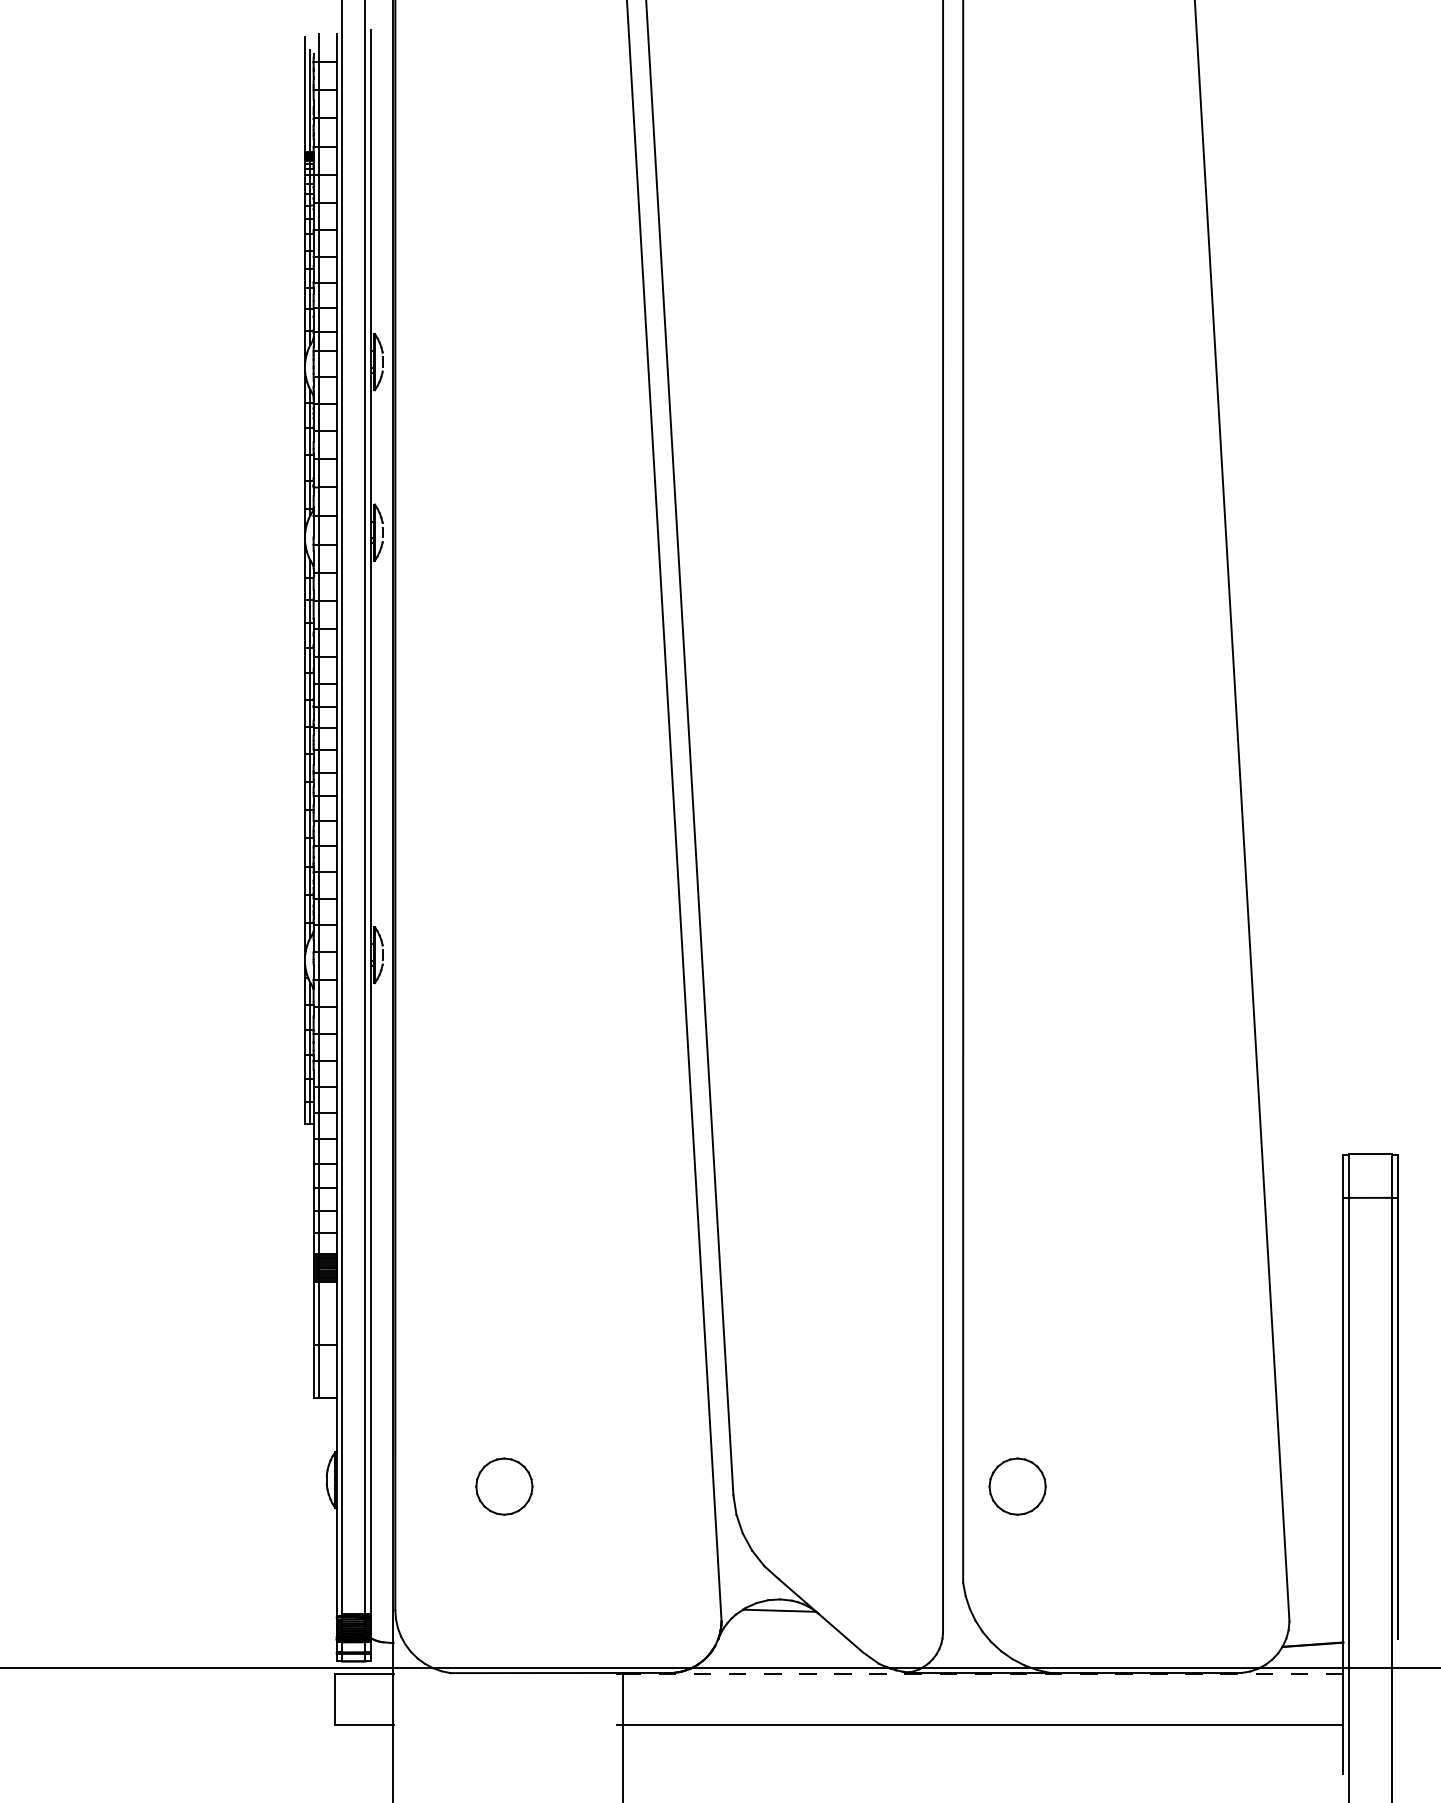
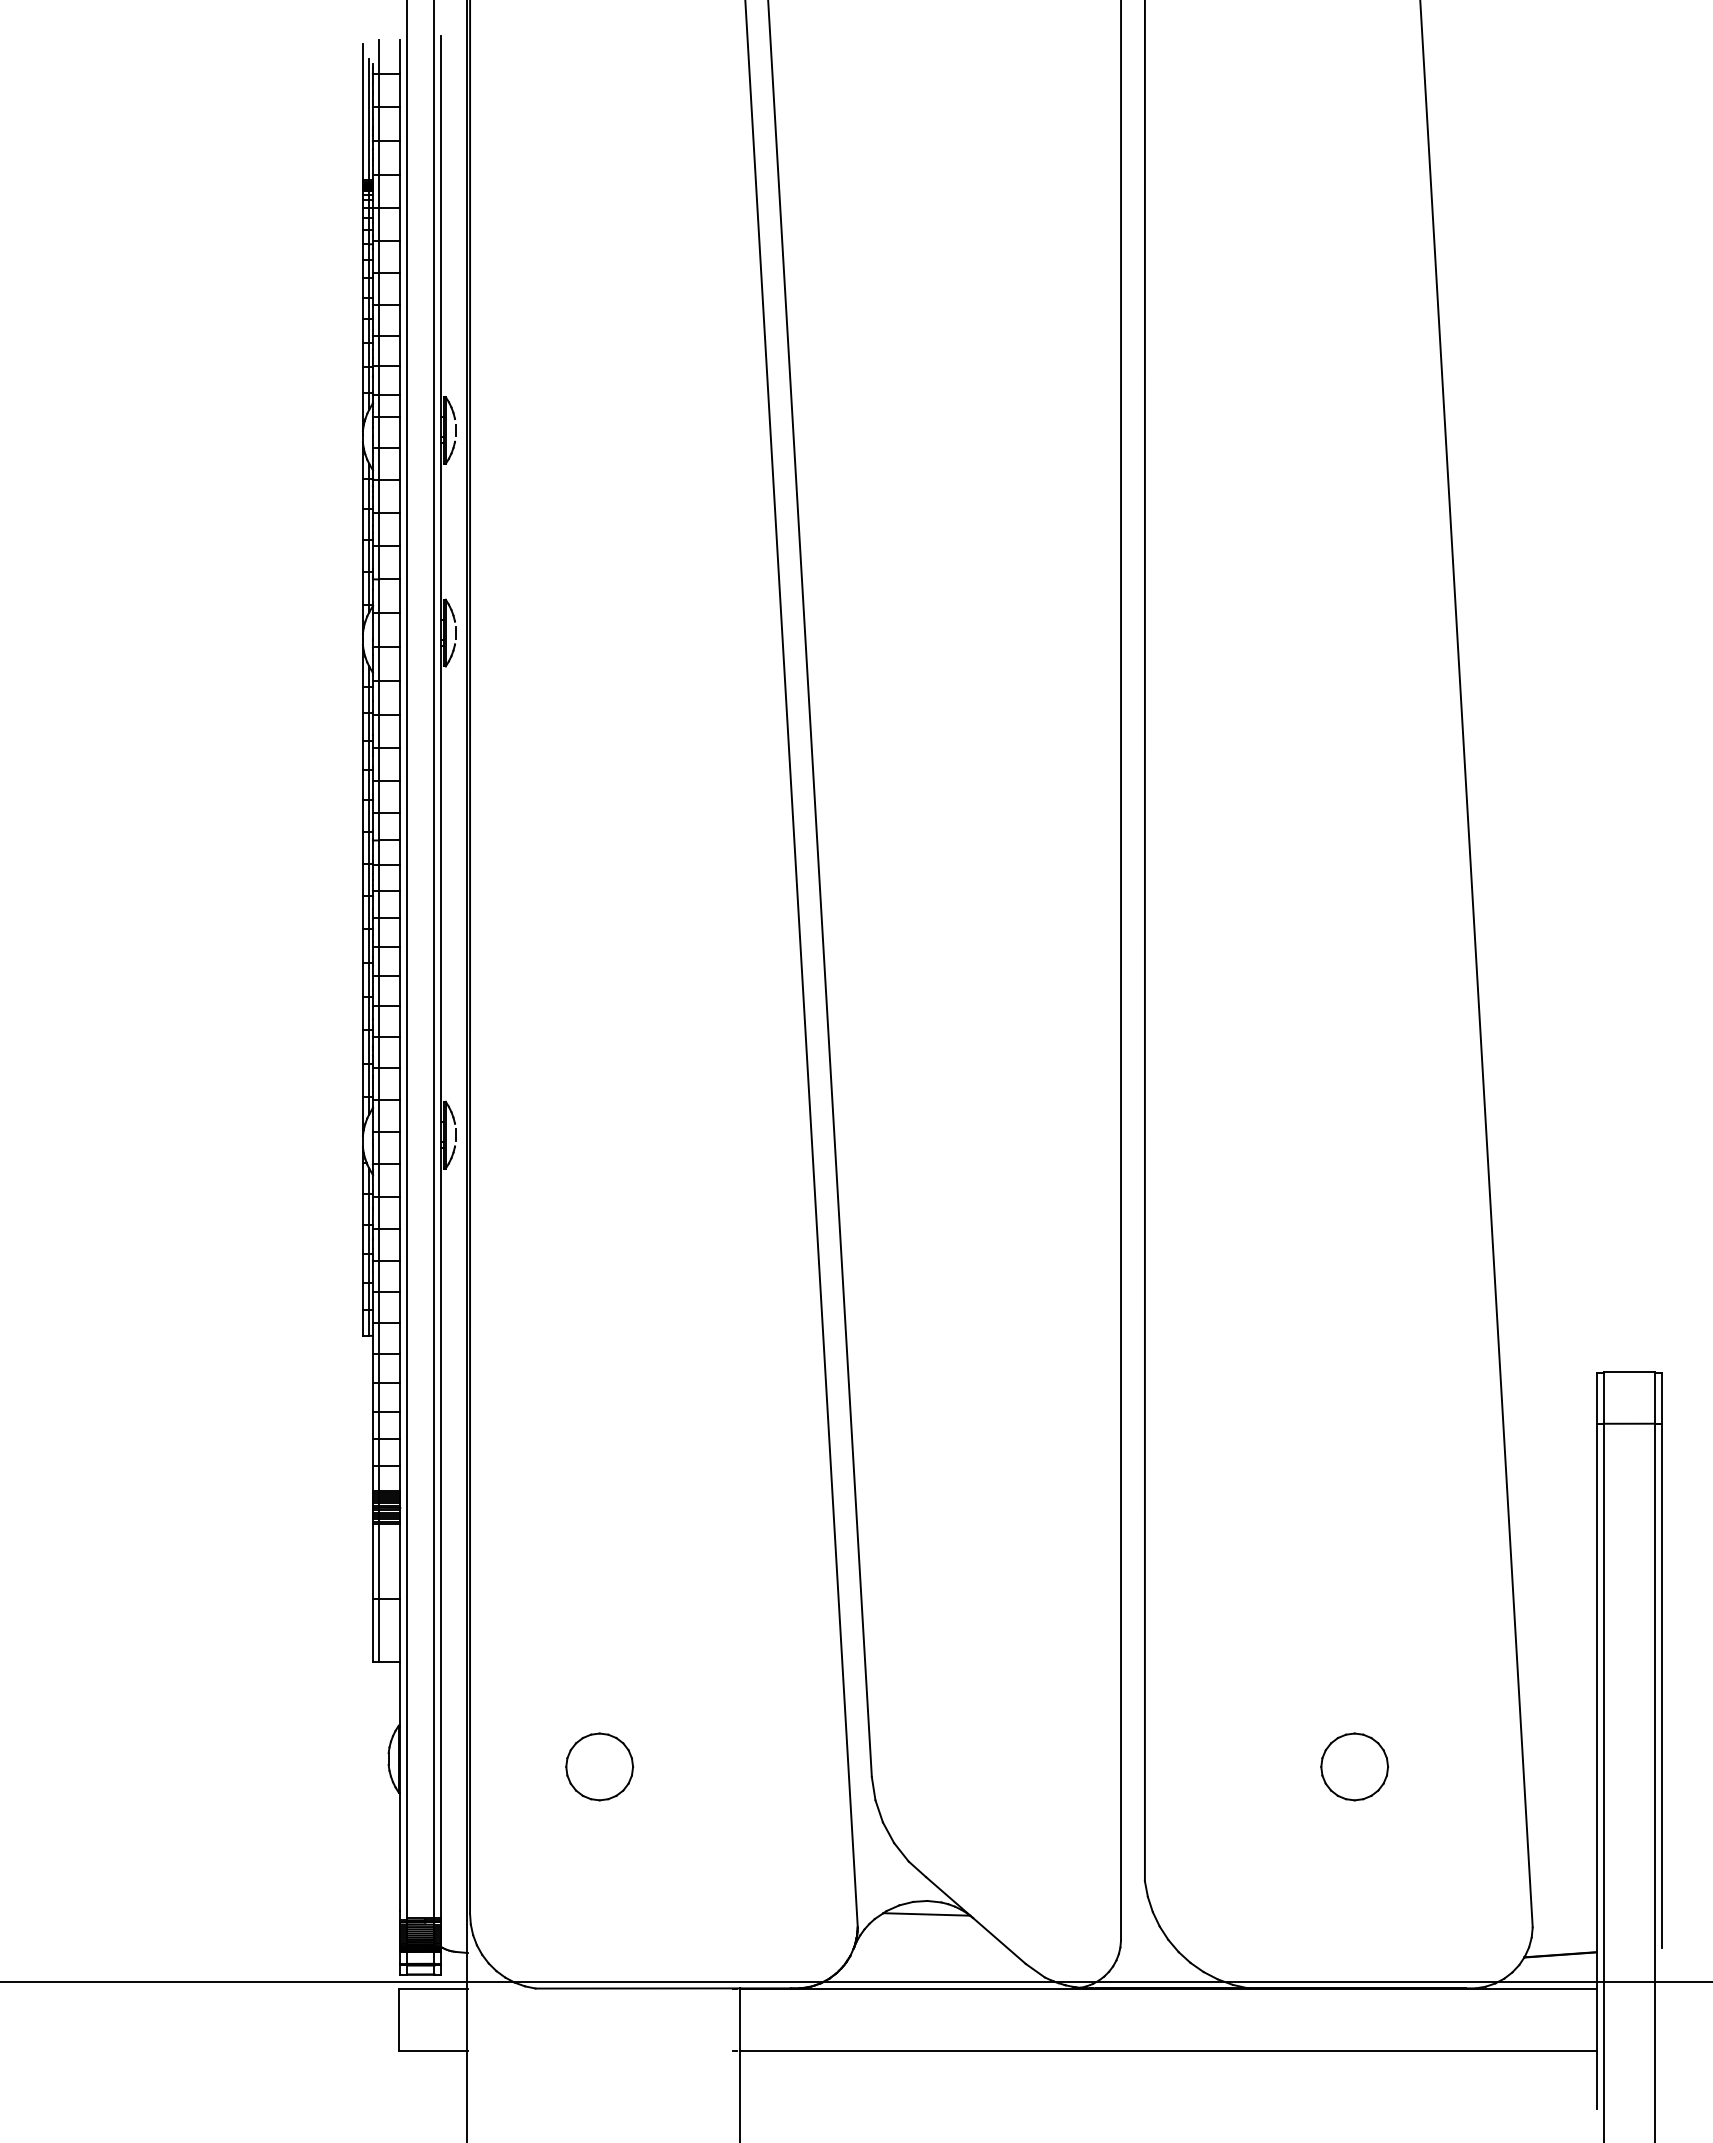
part: (1017, 1486) -> (1354, 1766), moved
line: (983, 1673) -> (1168, 1989), dashed -> solid

